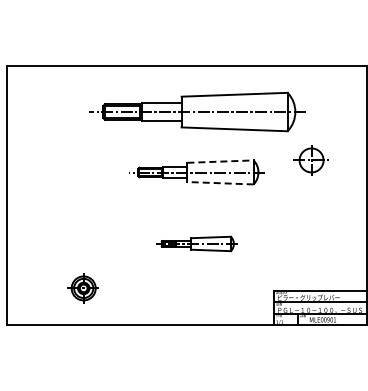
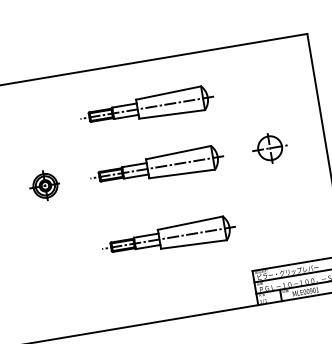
part: (196, 111) -> (146, 107), size x0.62
part: (310, 160) -> (269, 148), moved
line: (221, 161) -> (179, 152), dashed -> solid
line: (220, 183) -> (182, 174), dashed -> solid
part: (196, 243) -> (168, 237), size x1.67
part: (82, 288) -> (44, 186), moved

